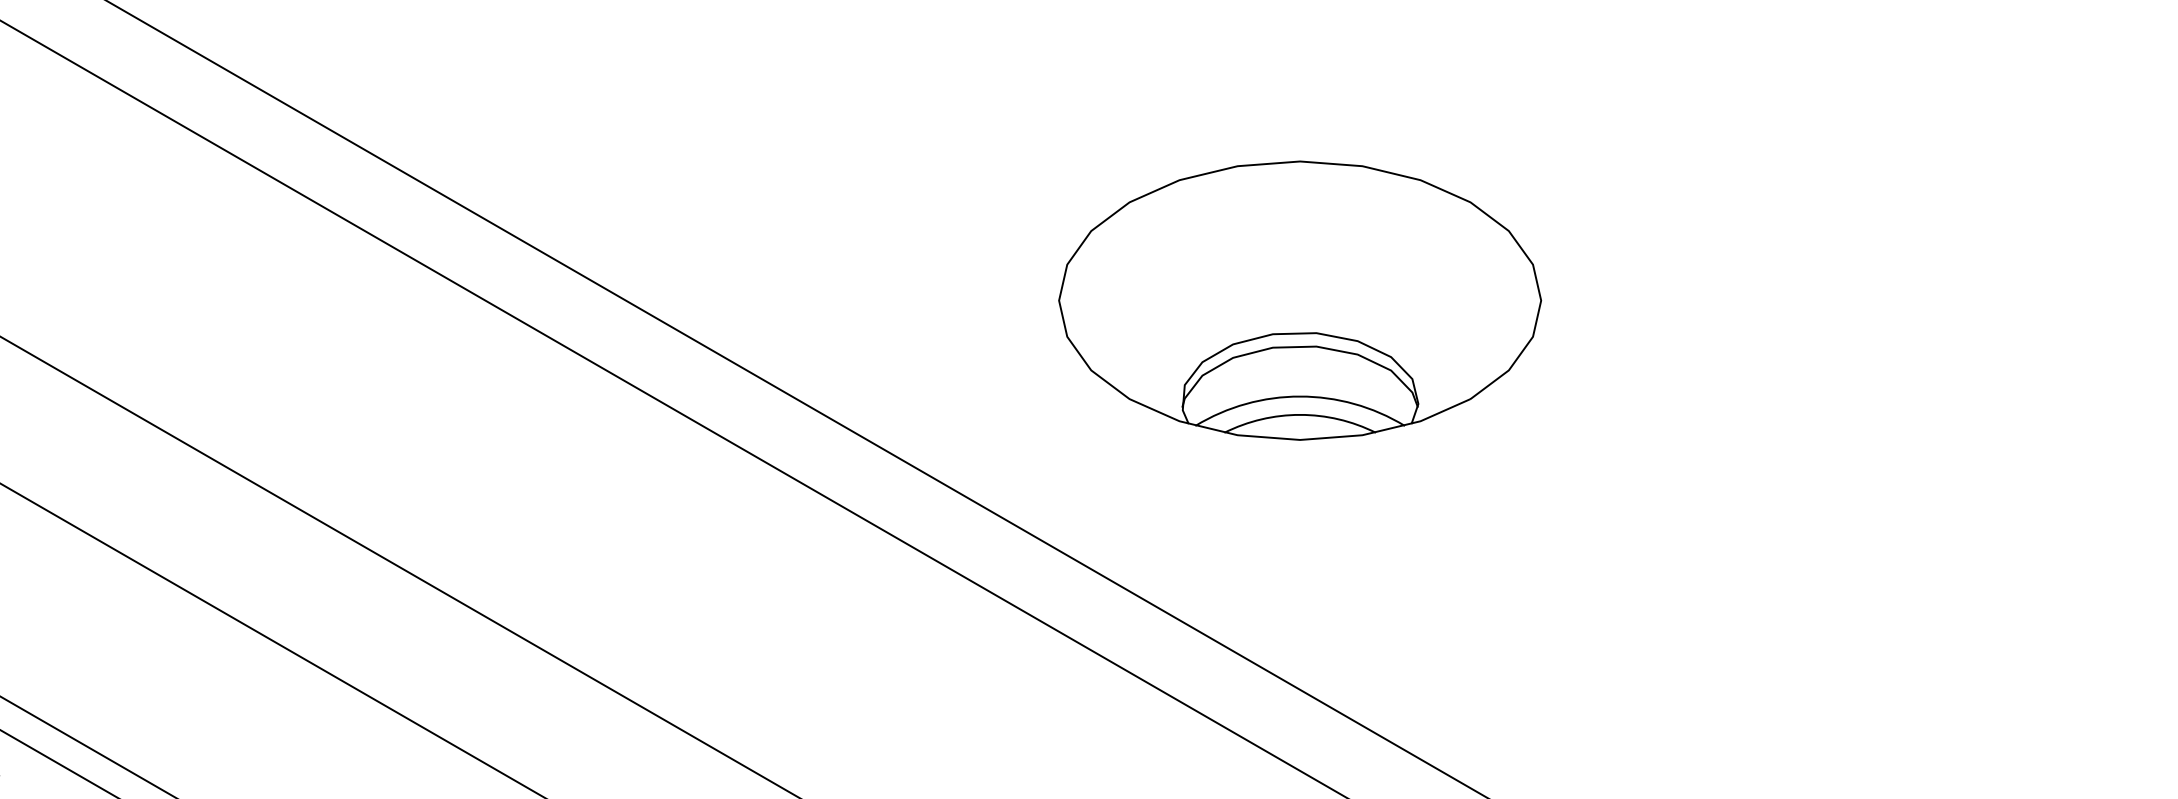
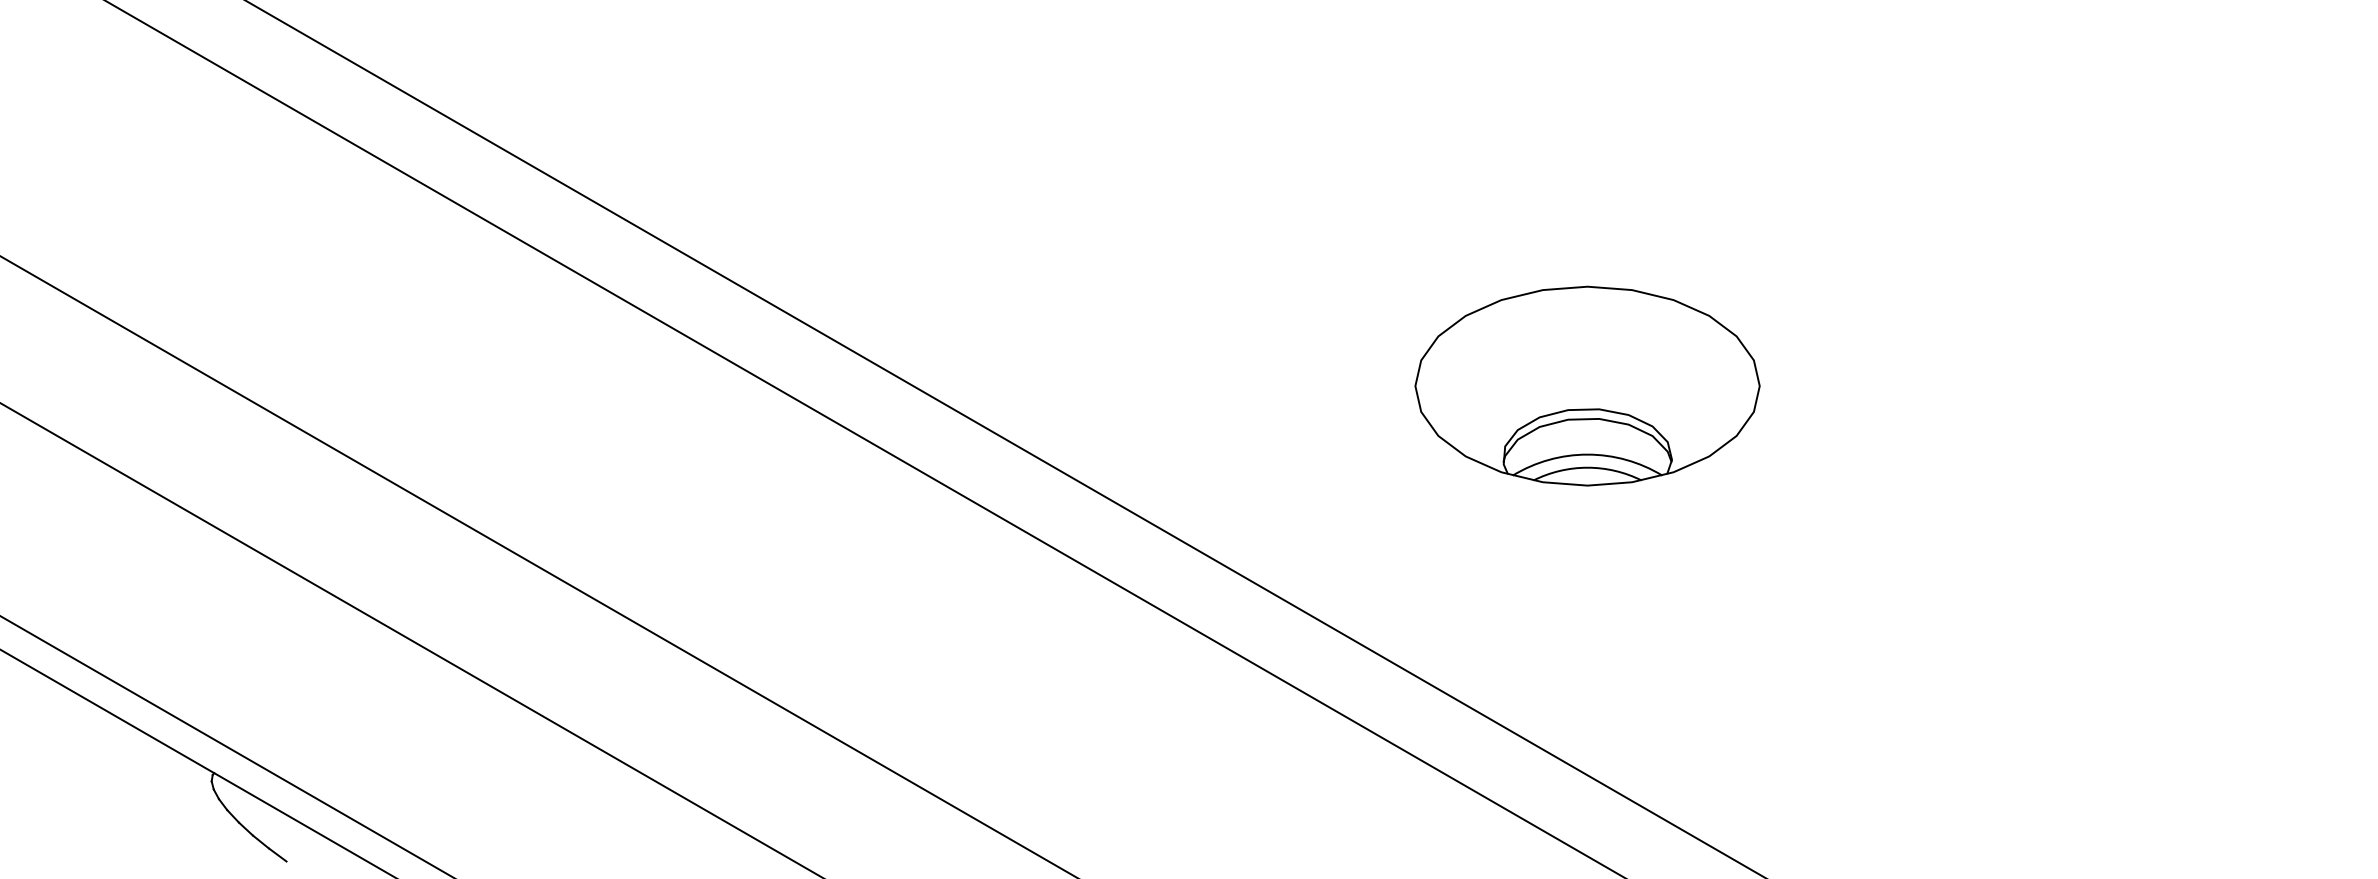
part: (1300, 299) -> (1587, 385), size x0.71

